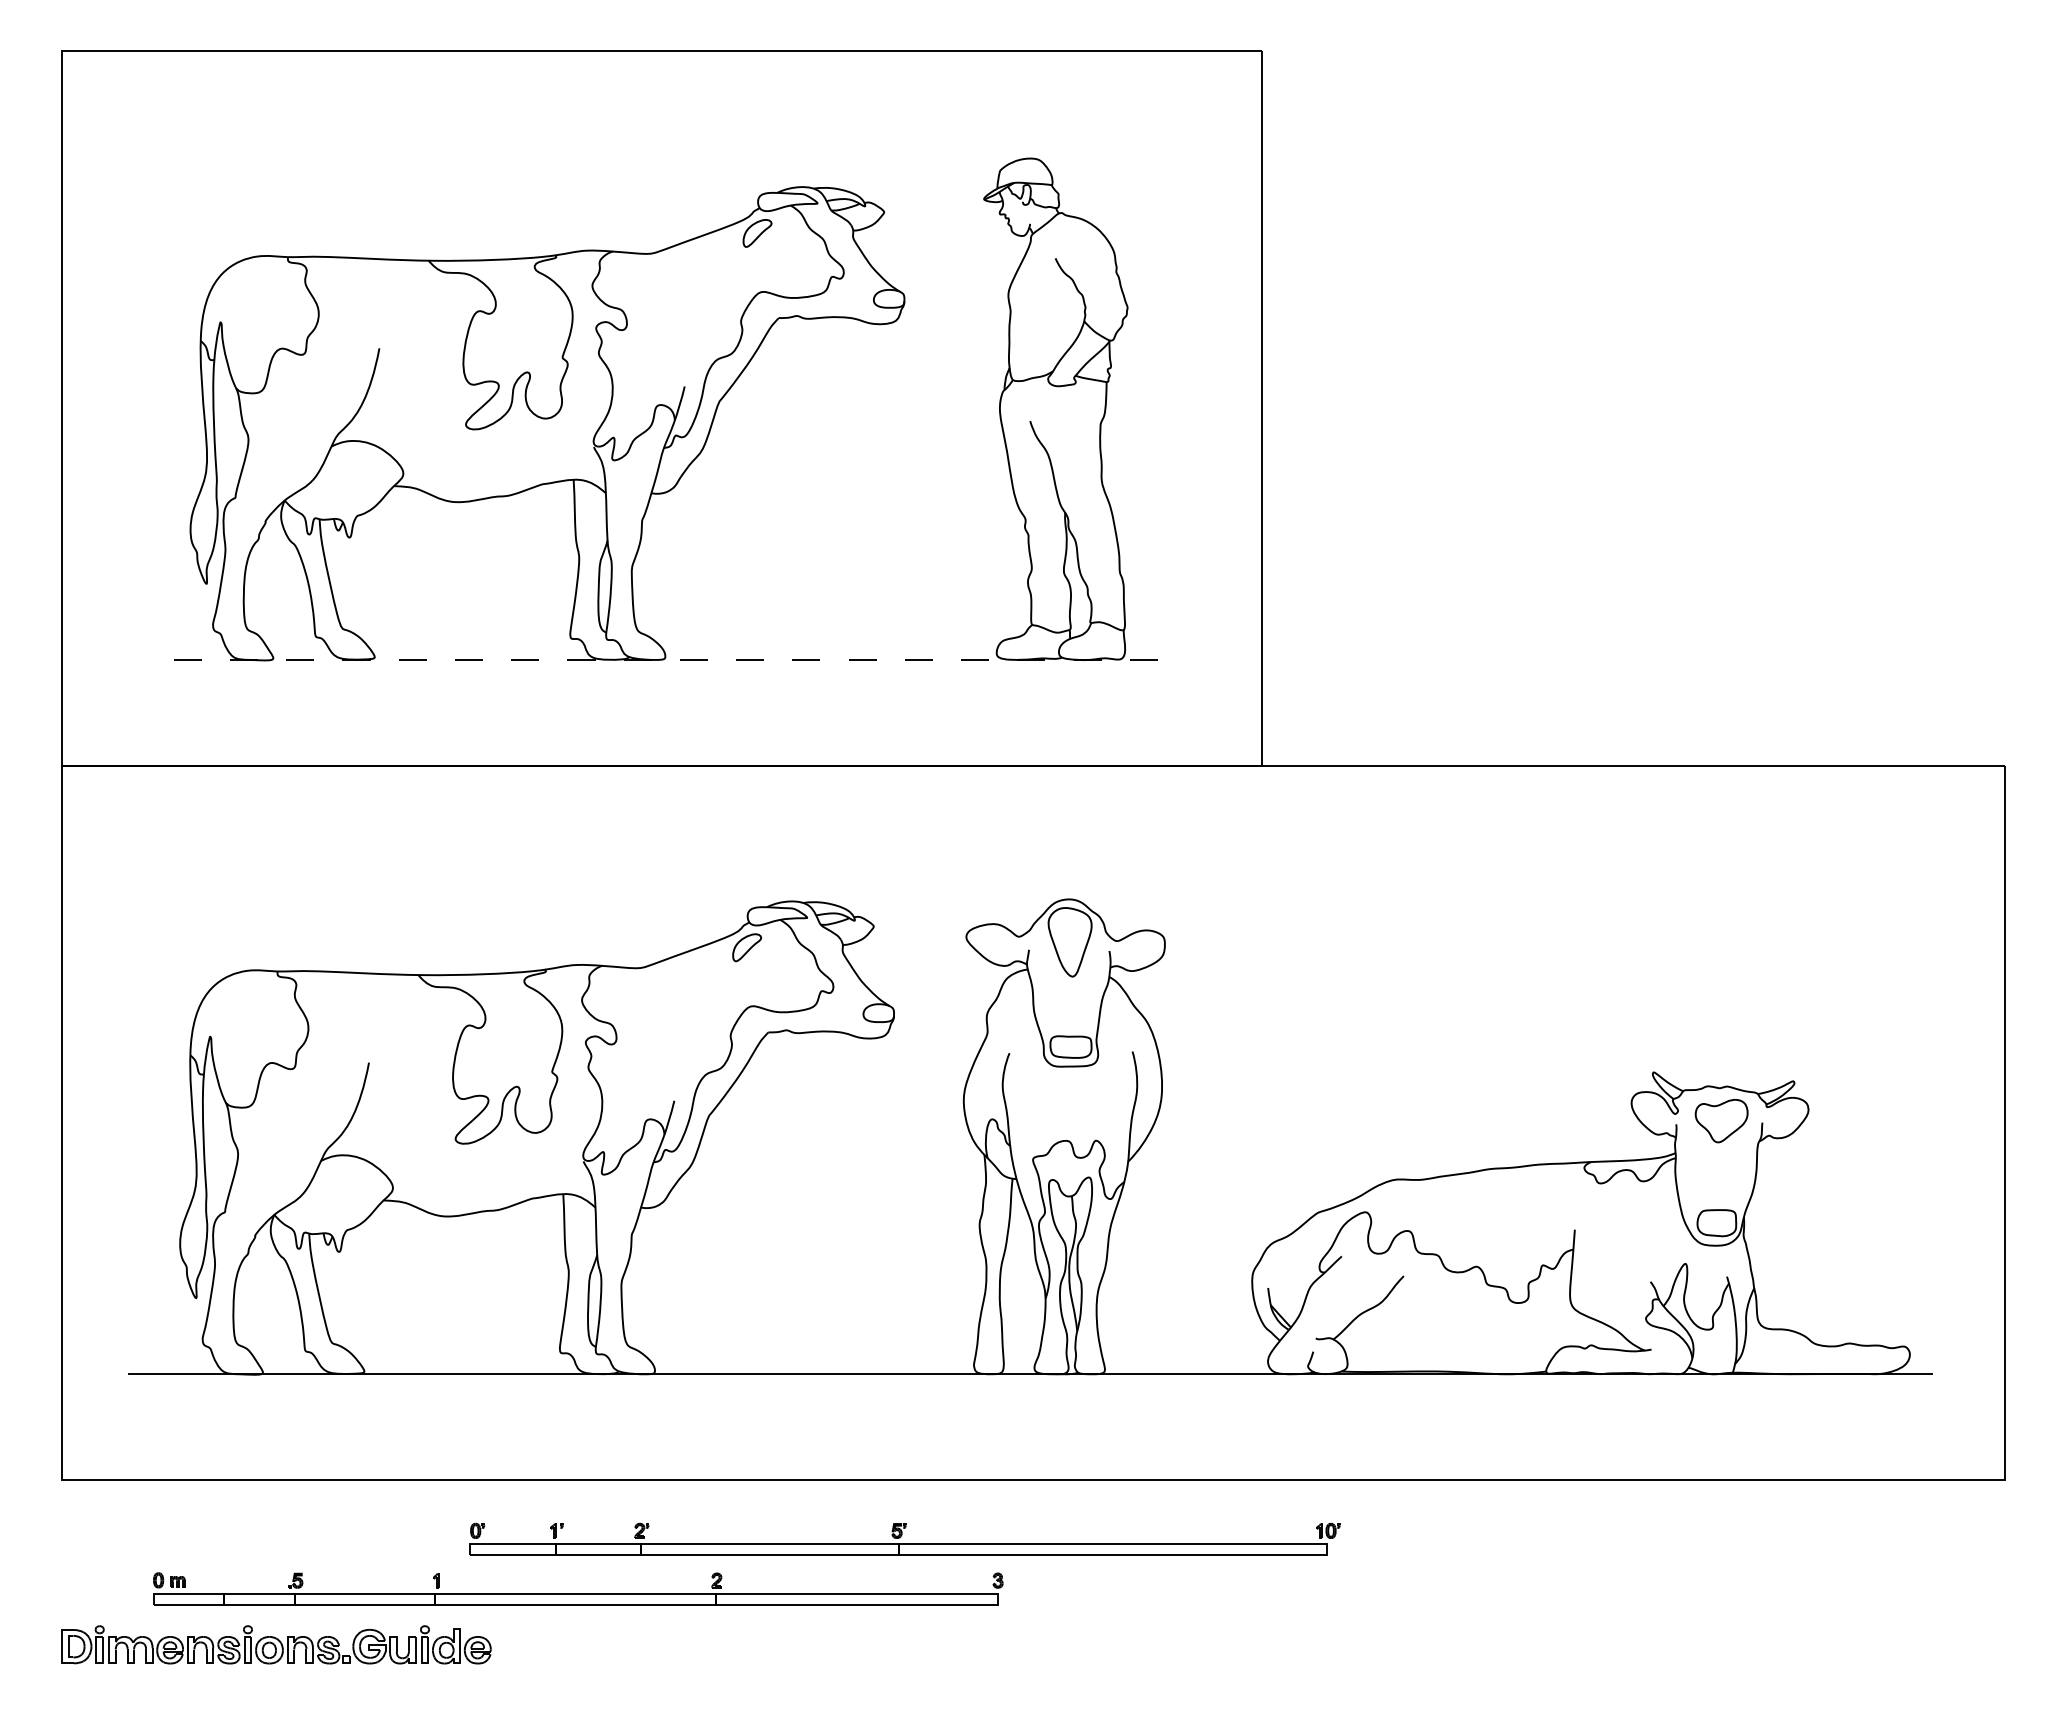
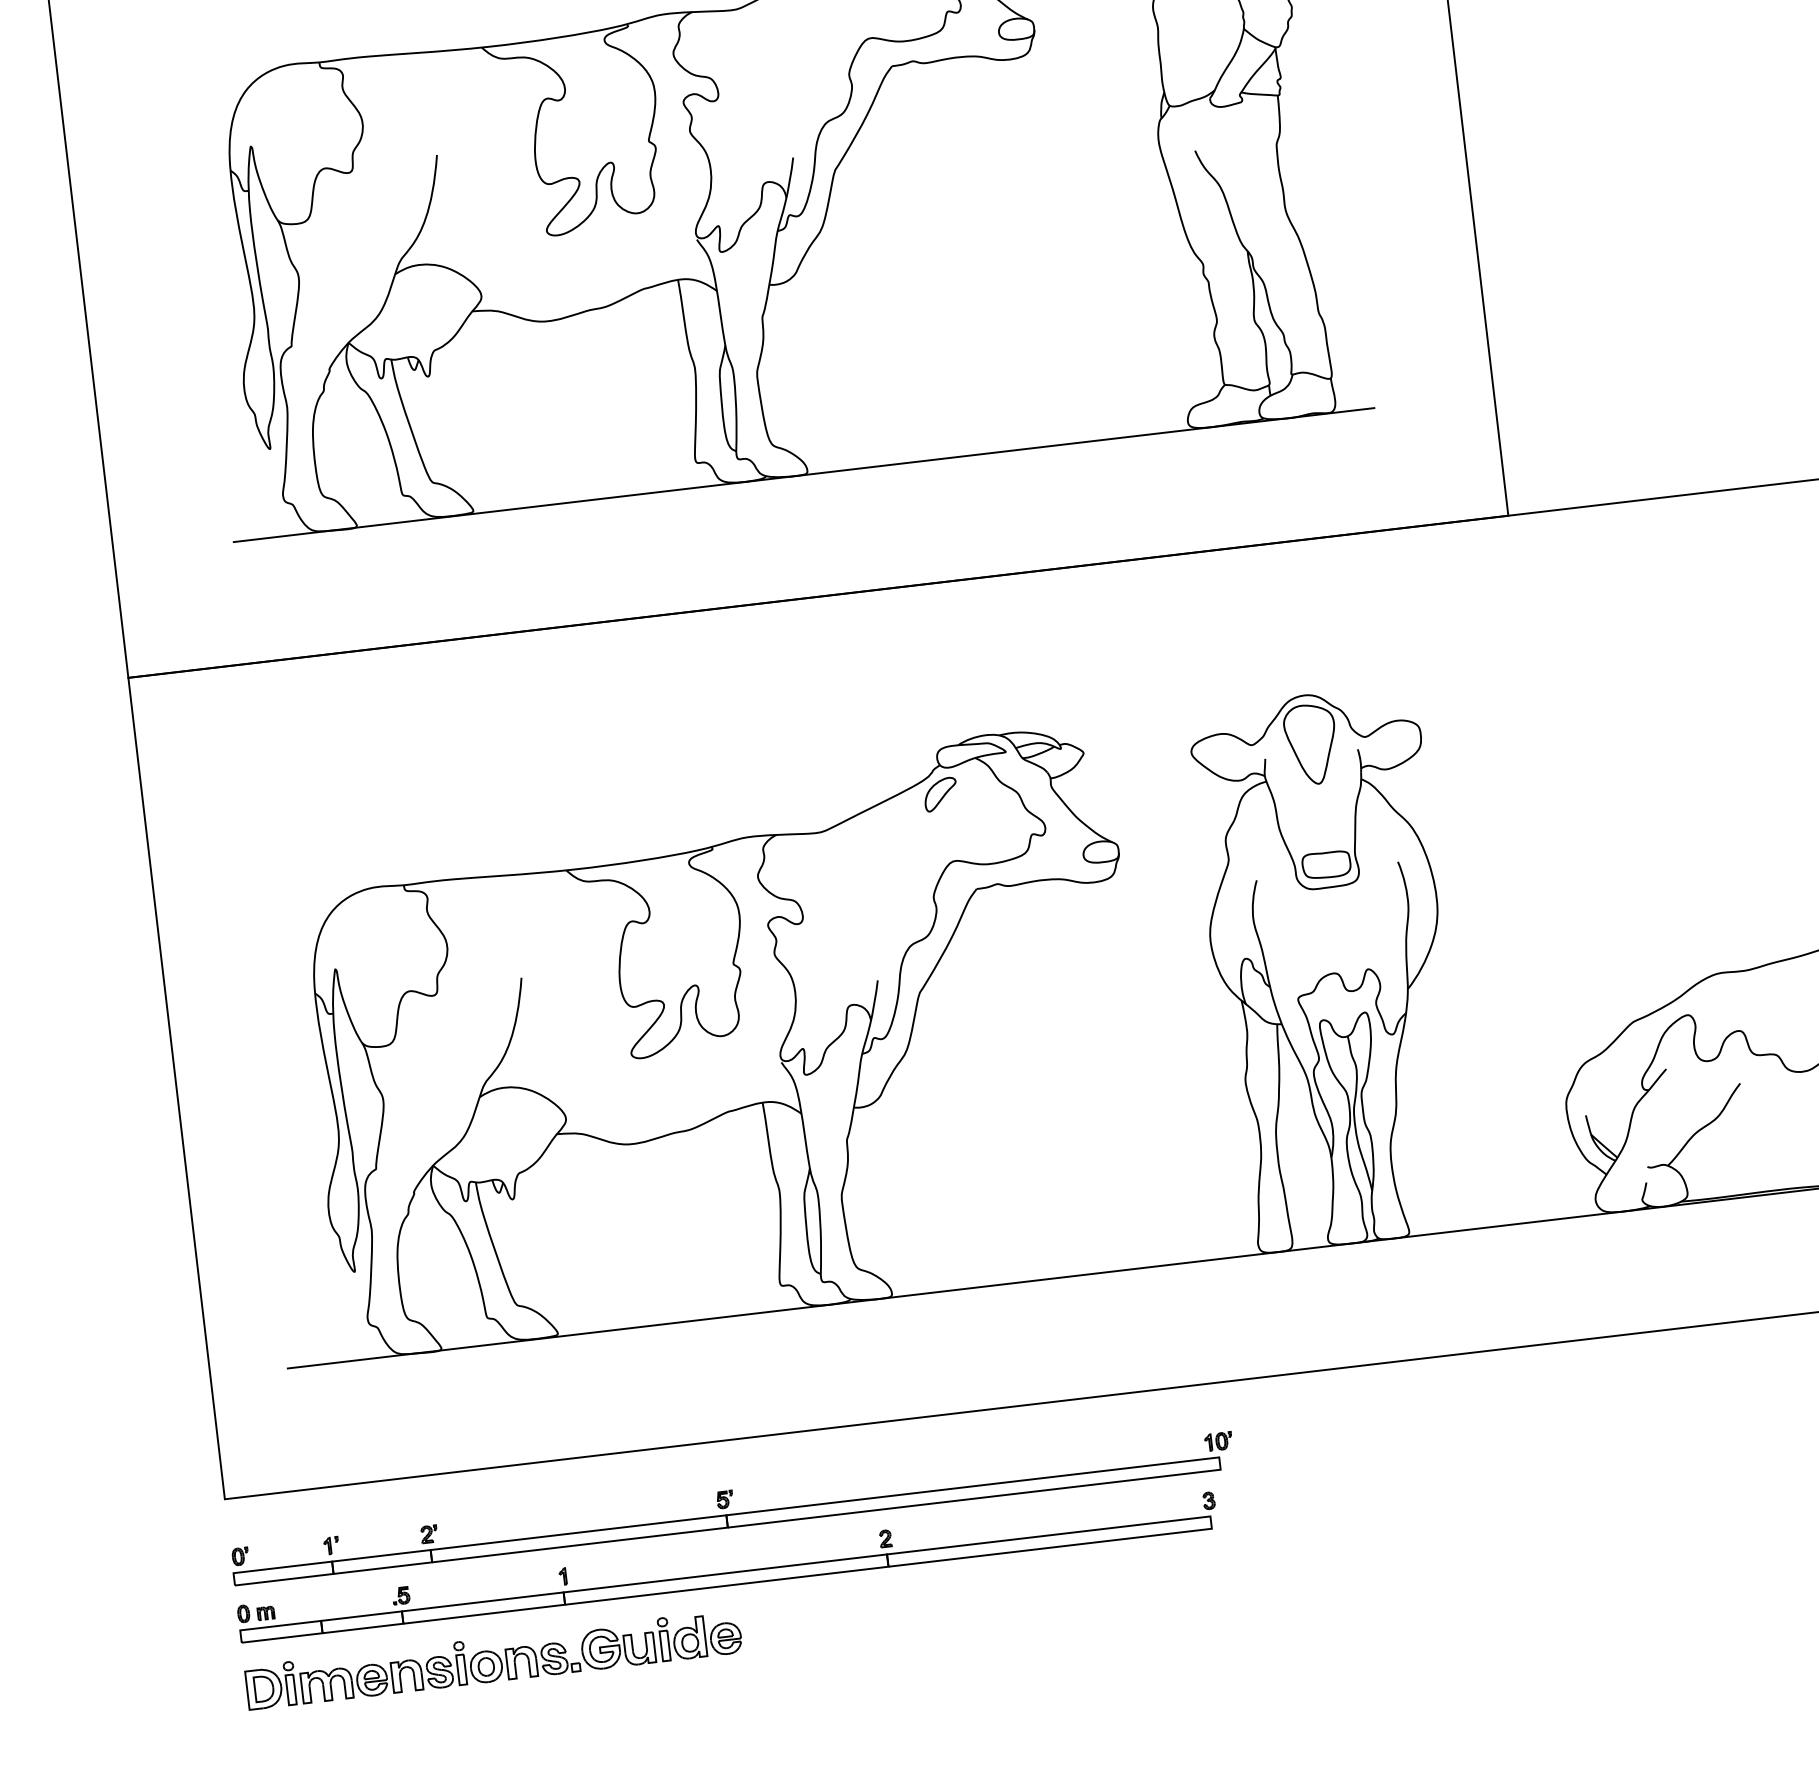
line: (662, 659) -> (804, 474), dashed -> solid
part: (904, 1538) -> (732, 1507), moved
part: (578, 1588) -> (727, 1566), moved

